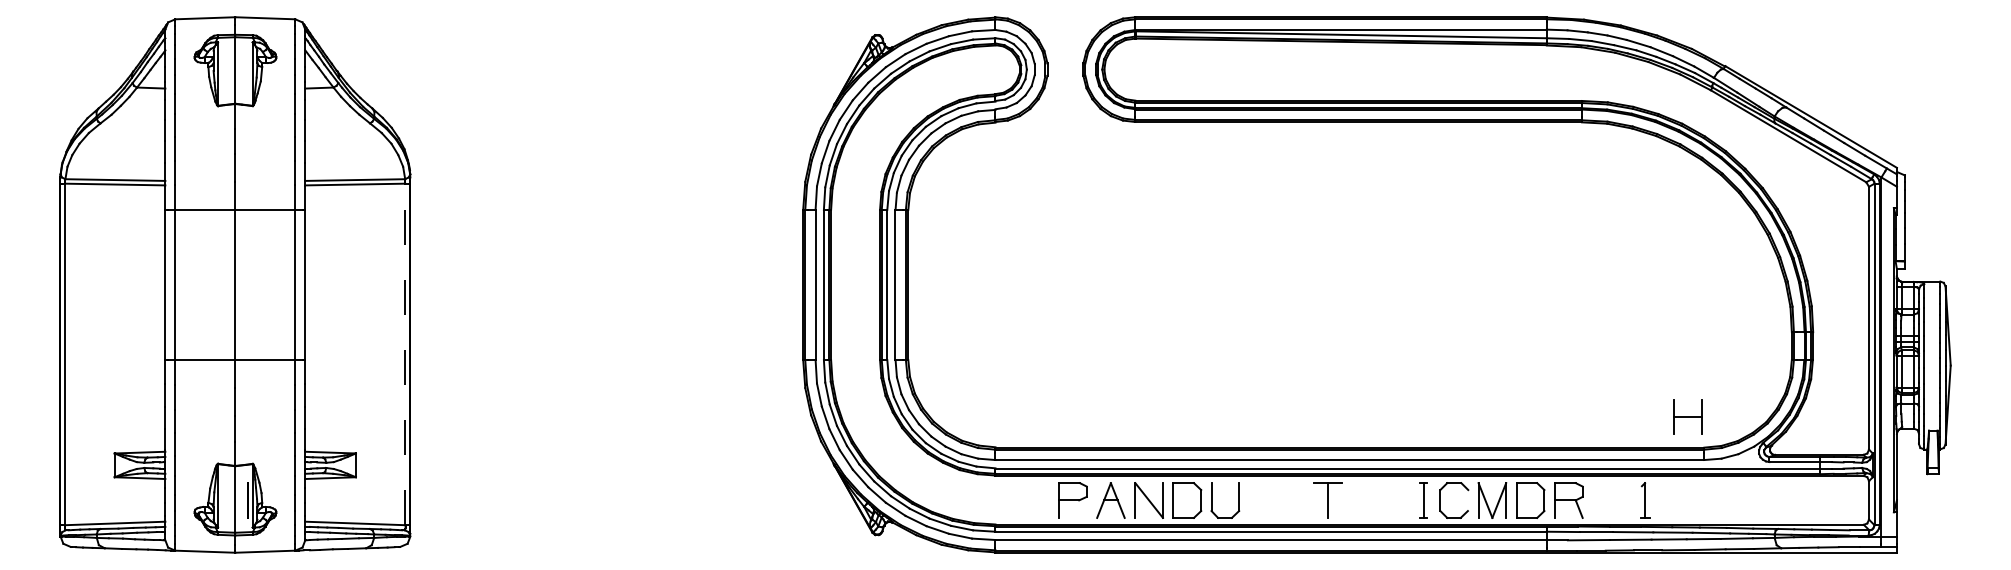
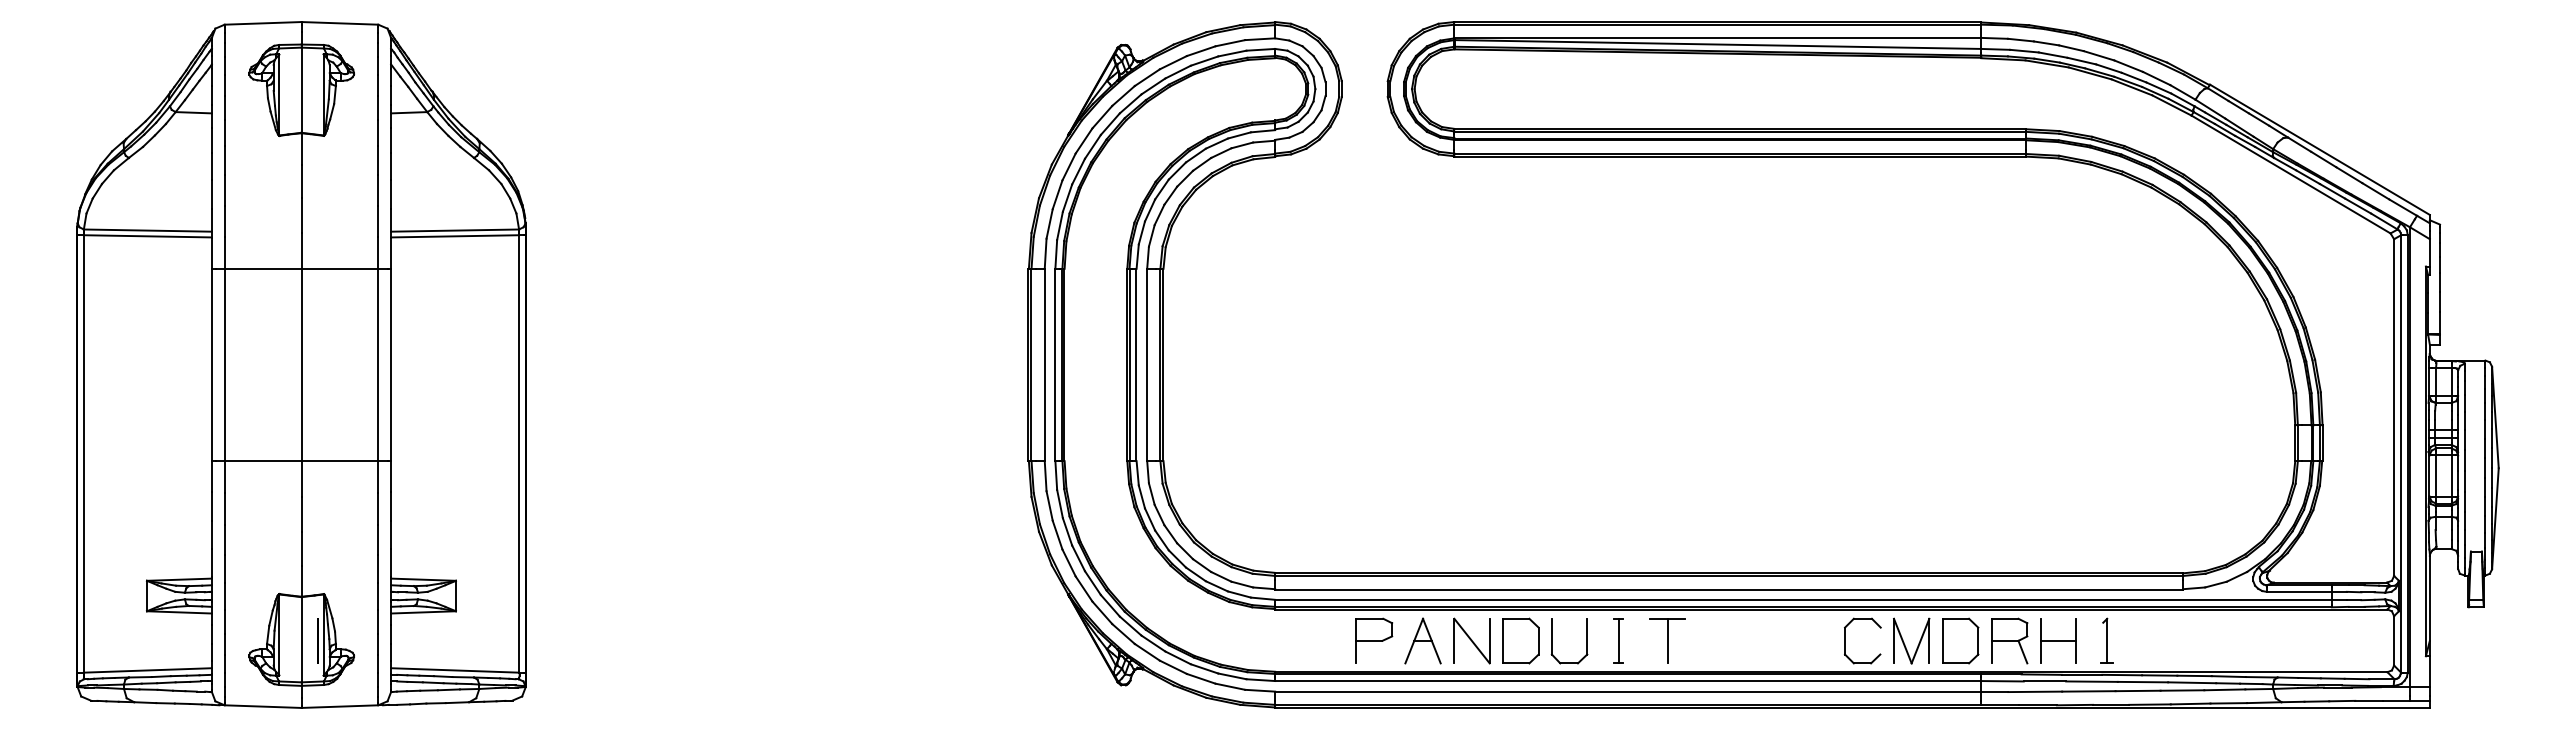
line: (405, 354) -> (519, 453), dashed -> solid
part: (1688, 416) -> (2058, 640), moved
part: (1328, 500) -> (1667, 640), moved
part: (1423, 500) -> (1618, 640), moved

